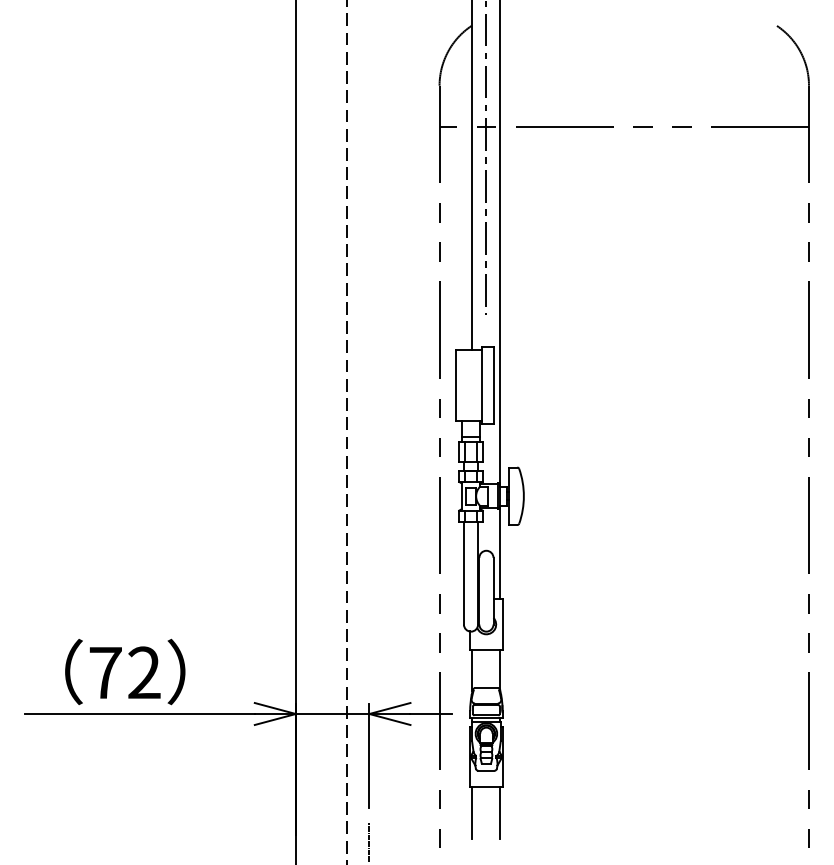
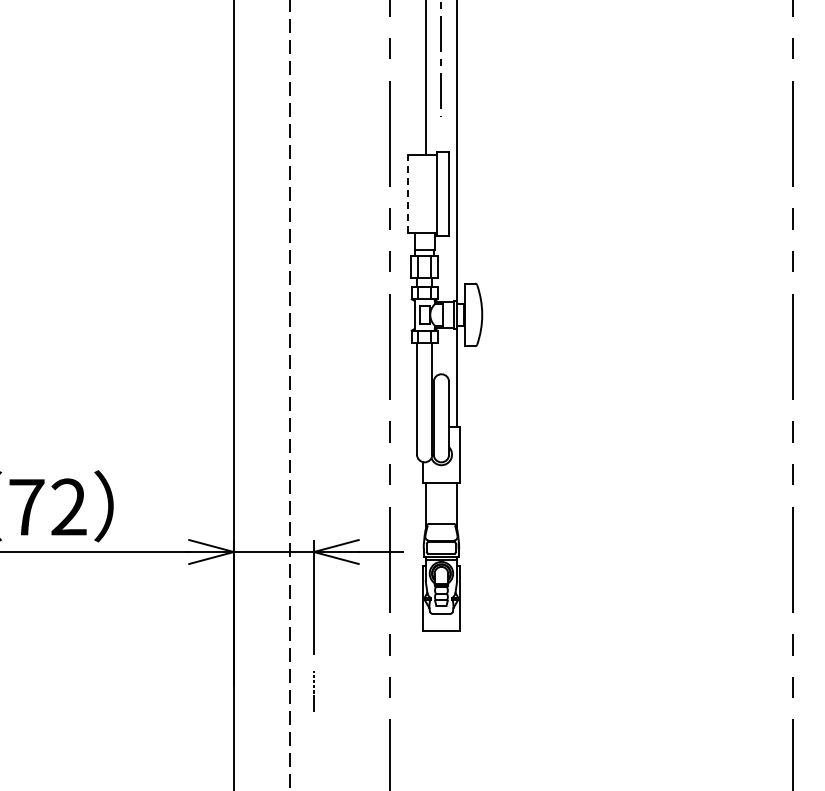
line: (455, 385) -> (407, 194), solid -> dashed
line: (472, 812) -> (426, 659), removed
line: (500, 812) -> (456, 659), removed

